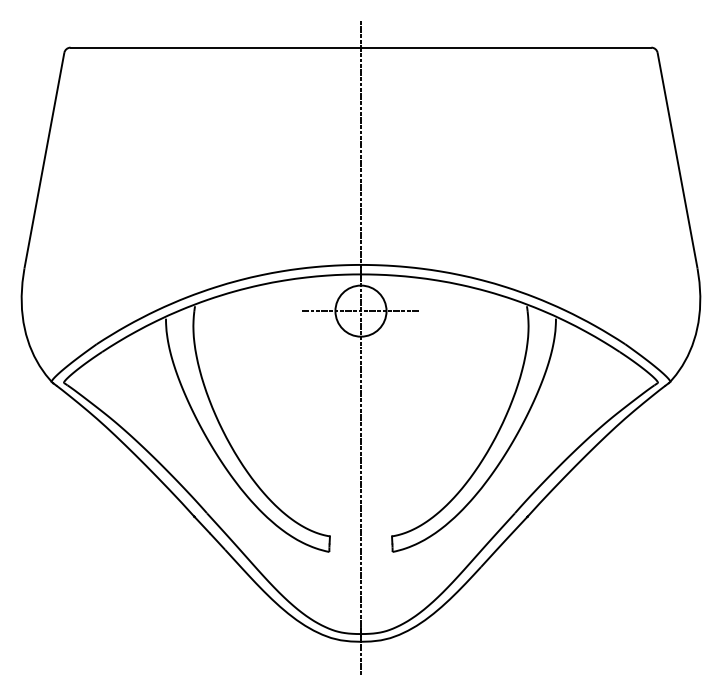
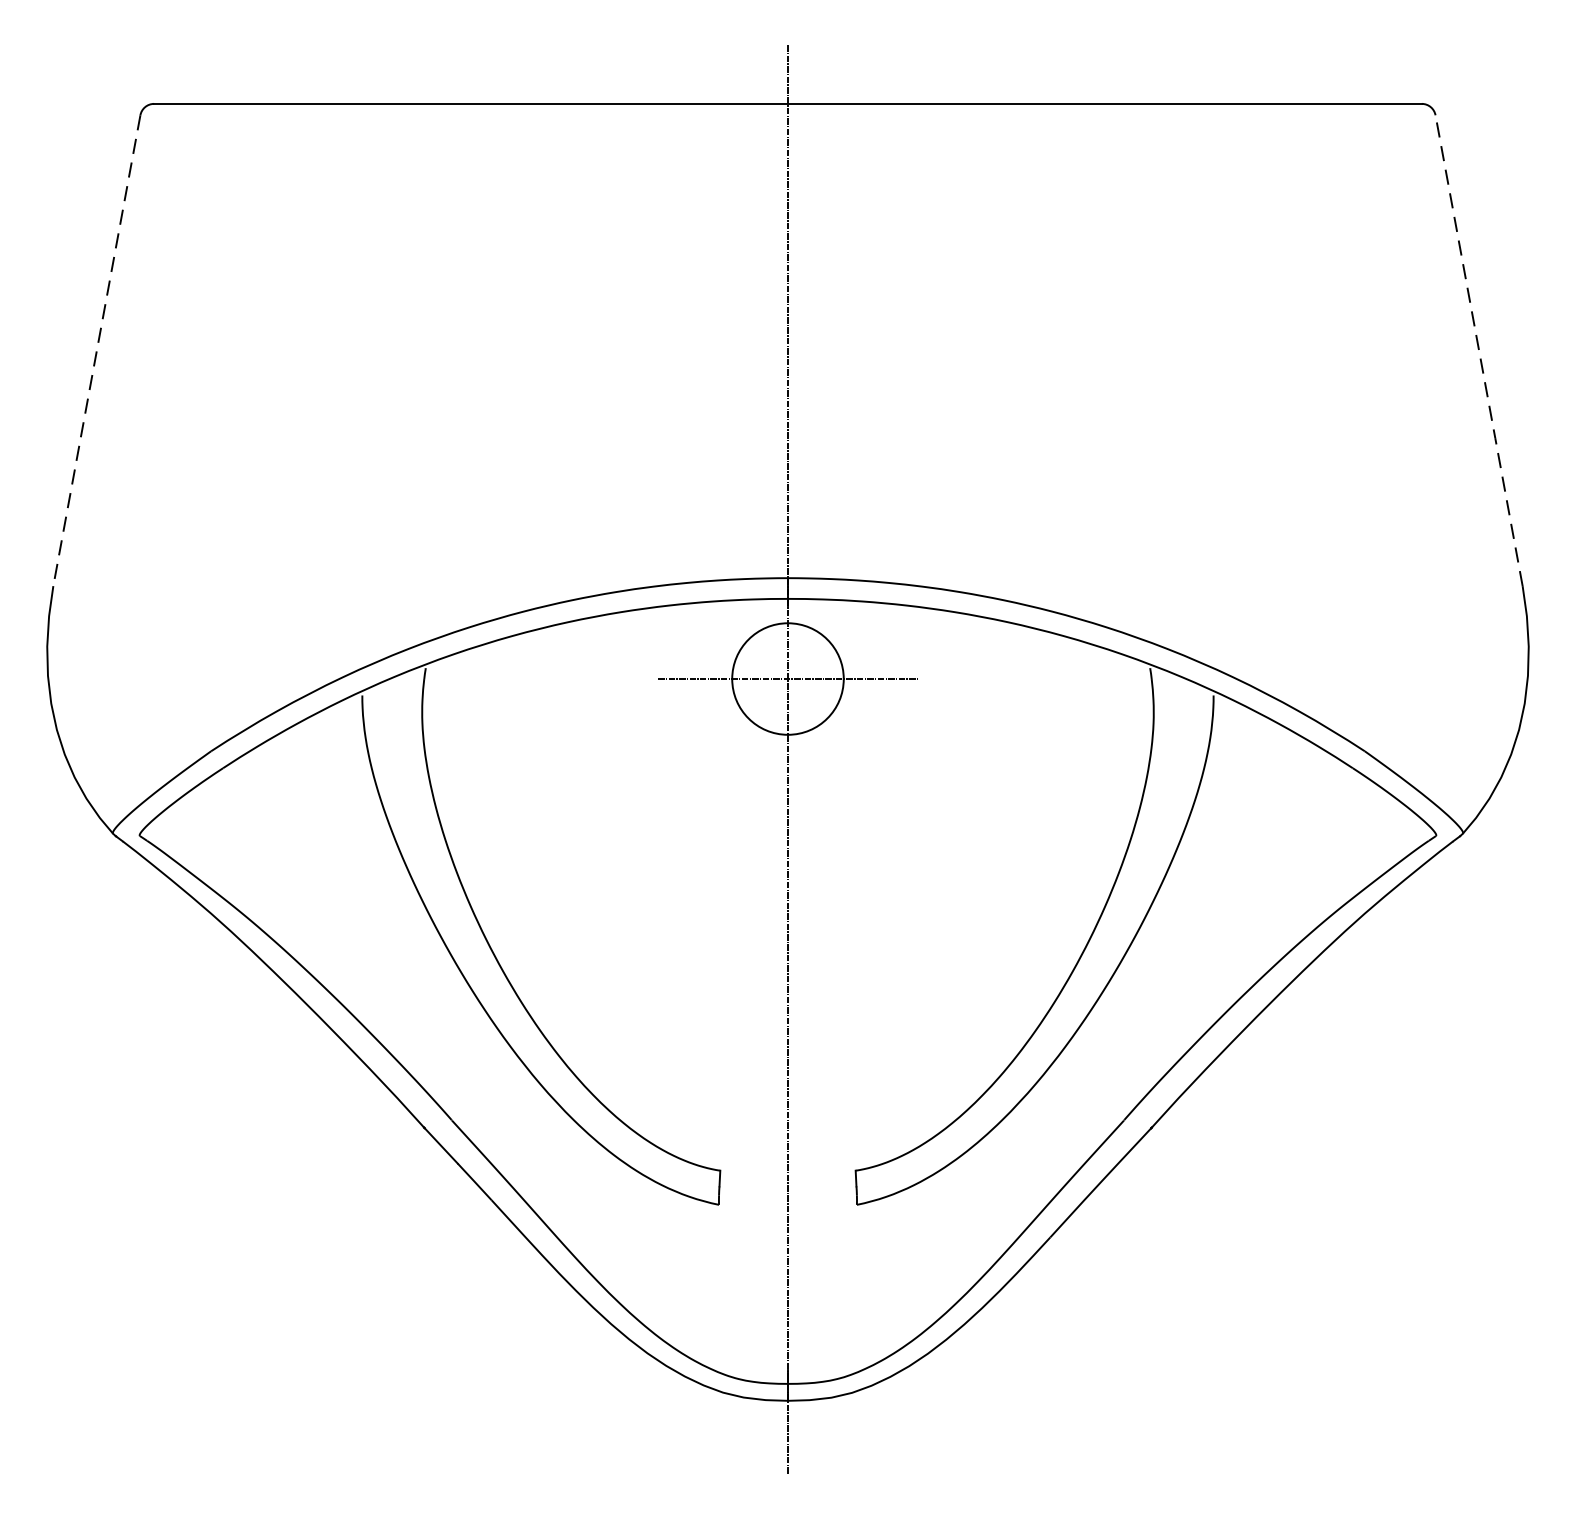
line: (44, 160) -> (97, 350), solid -> dashed
line: (677, 160) -> (1478, 350), solid -> dashed

